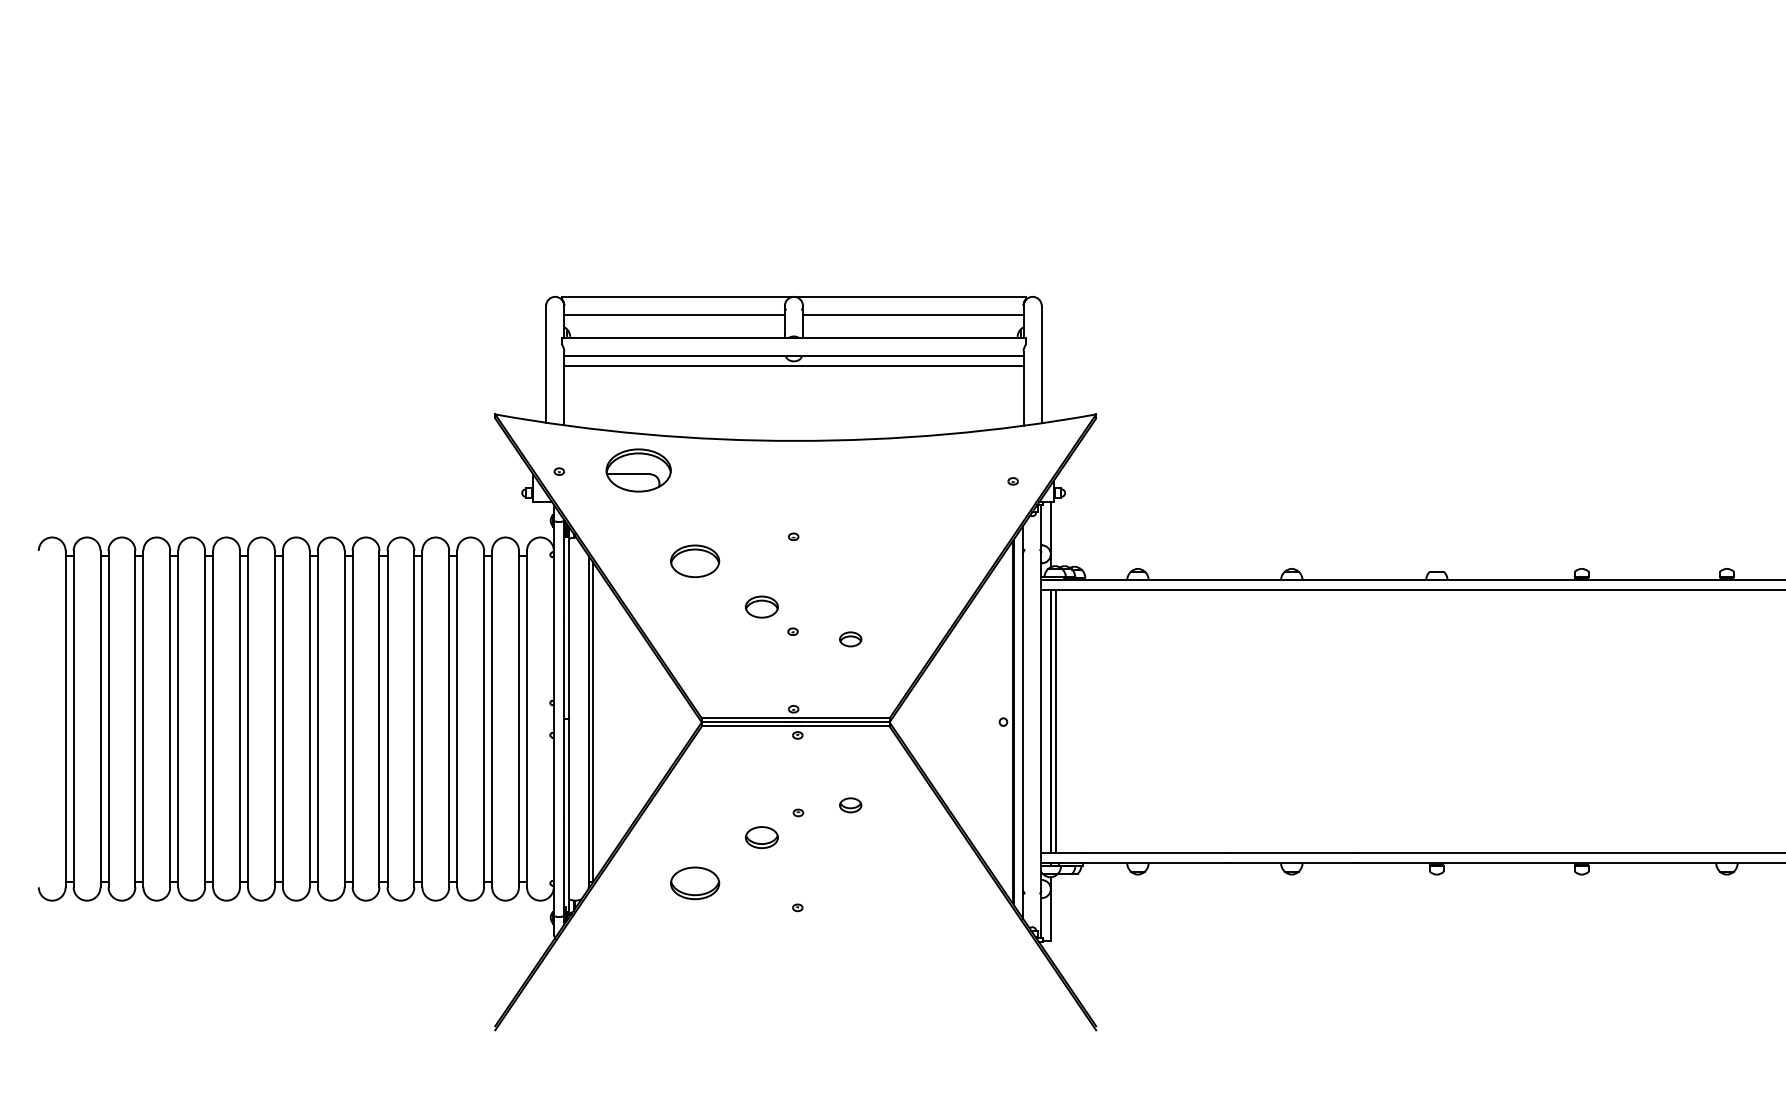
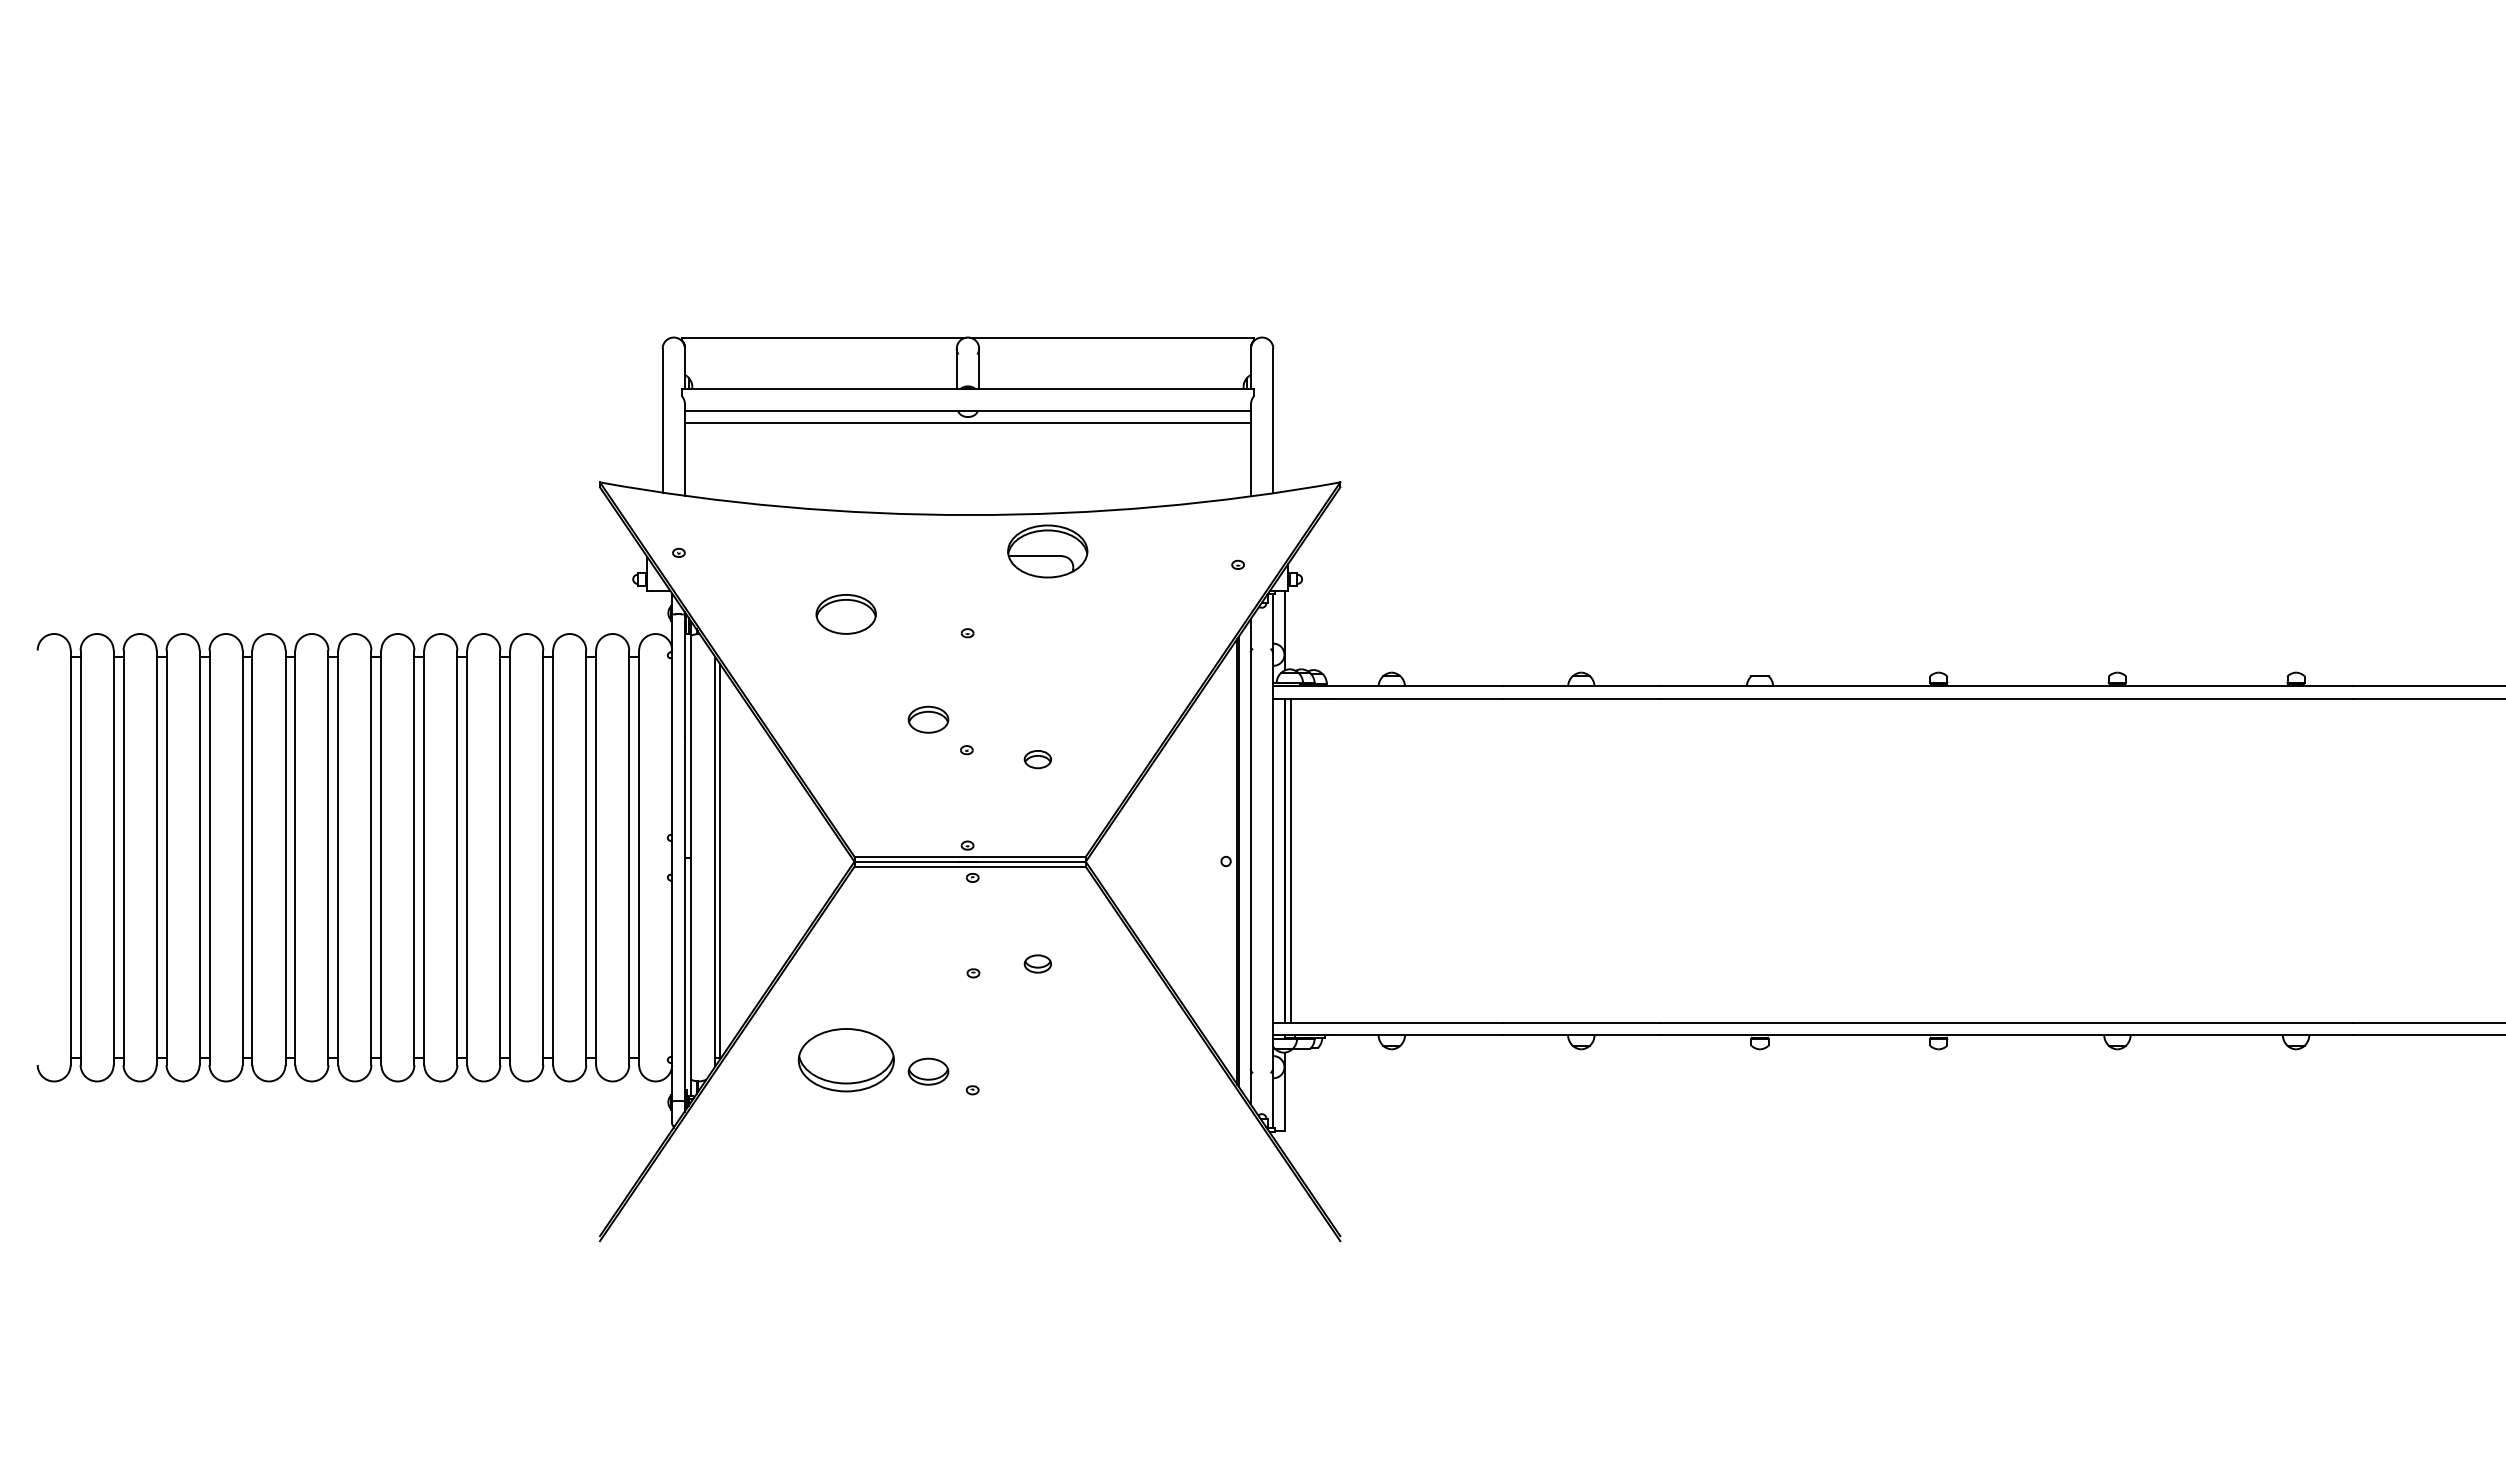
line: (674, 315) -> (820, 360), removed
line: (912, 315) -> (1114, 360), removed
part: (638, 470) -> (1047, 551), moved
part: (694, 561) -> (845, 614), moved
part: (761, 837) -> (928, 1071), moved
part: (694, 882) -> (845, 1059), size x1.6

